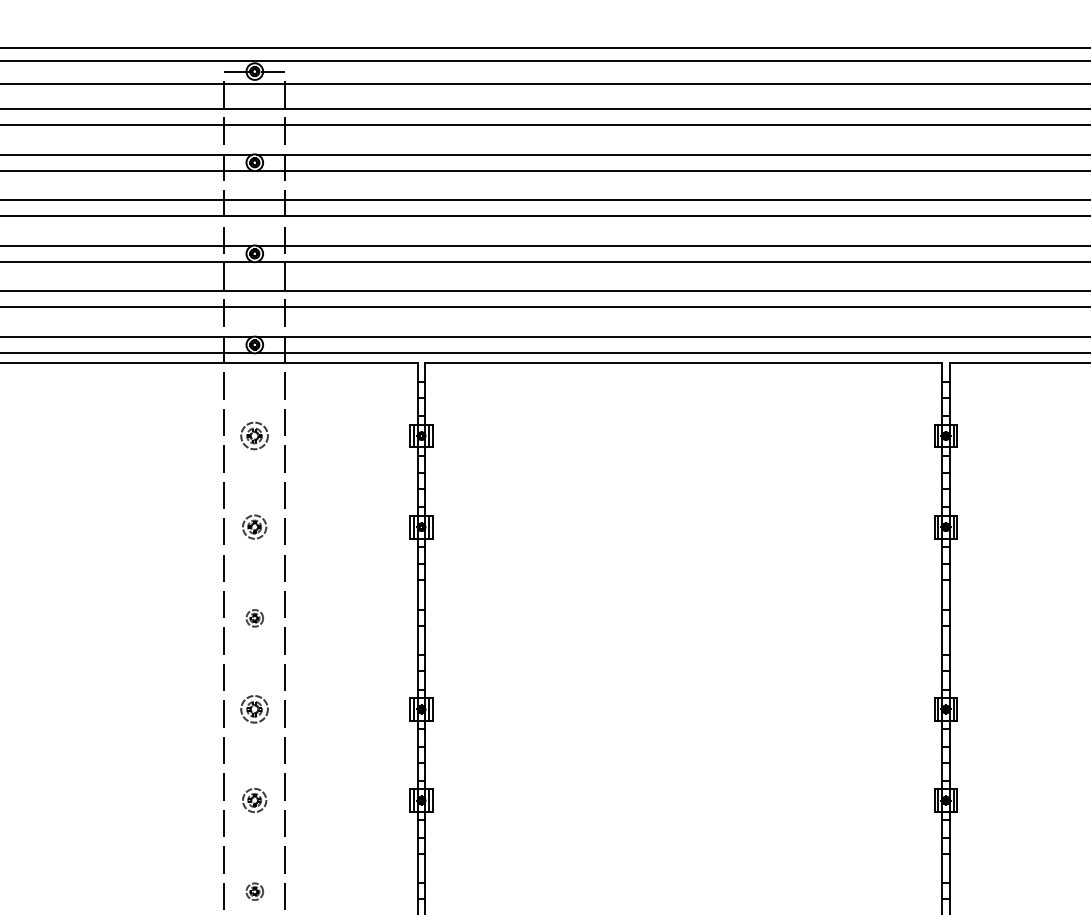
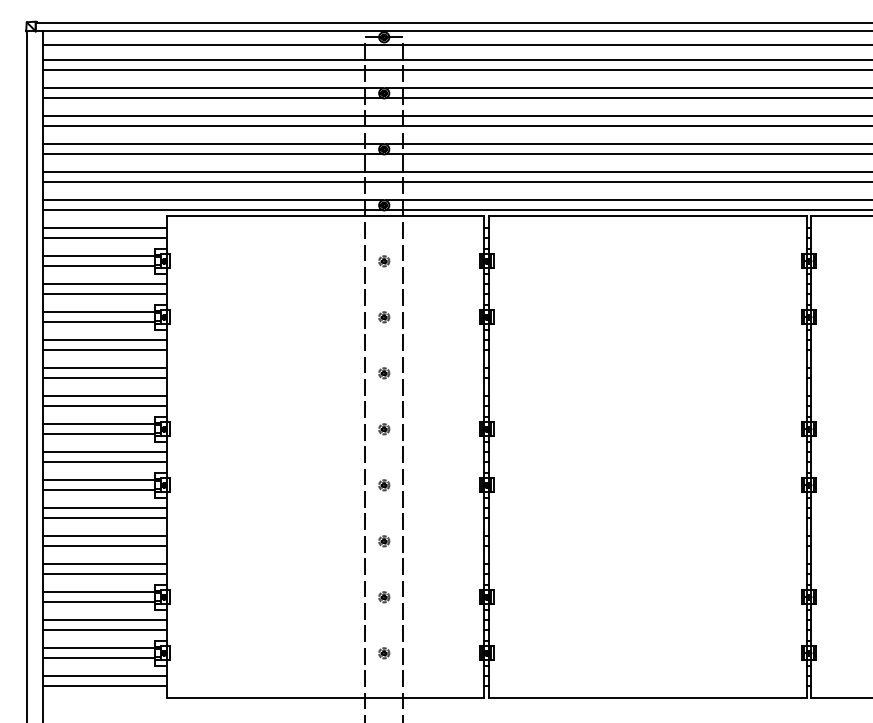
part: (255, 436) -> (384, 261), size x0.62
part: (255, 527) -> (384, 317), size x0.71
part: (255, 709) -> (384, 429), size x0.62
part: (255, 800) -> (384, 485), size x0.71

